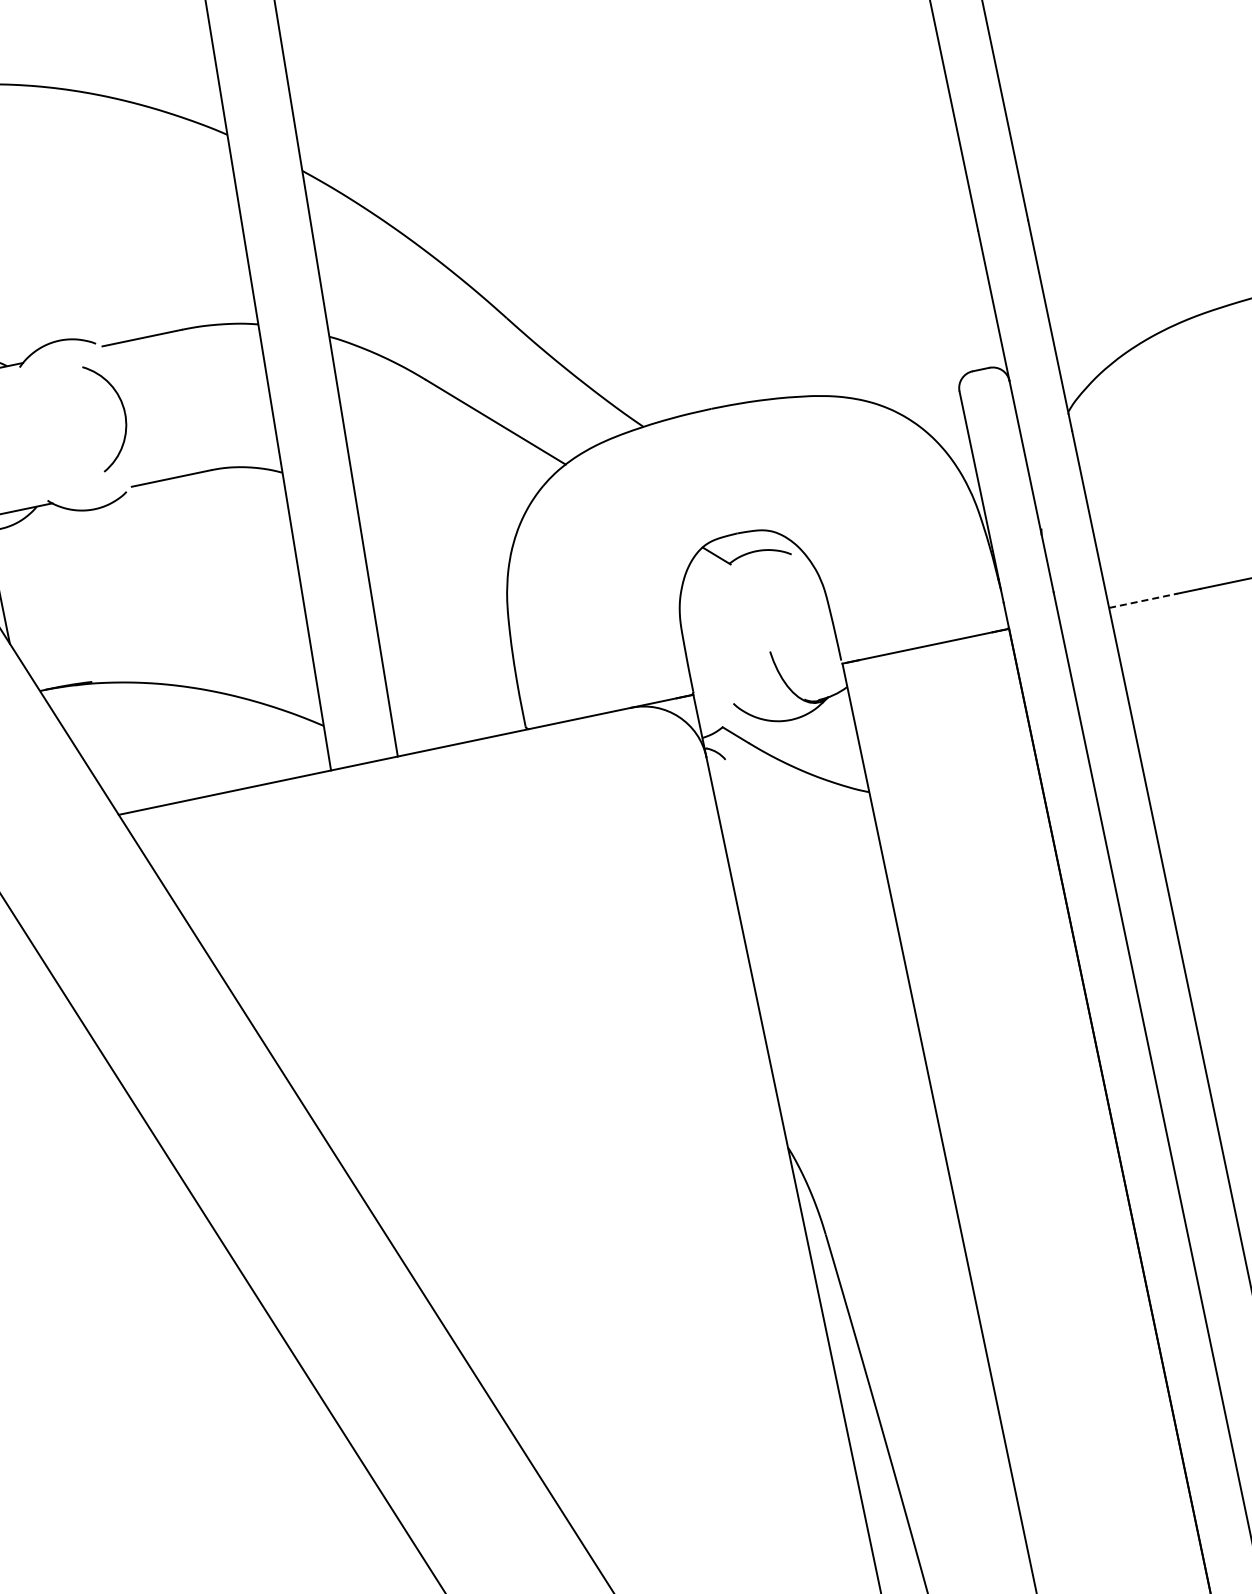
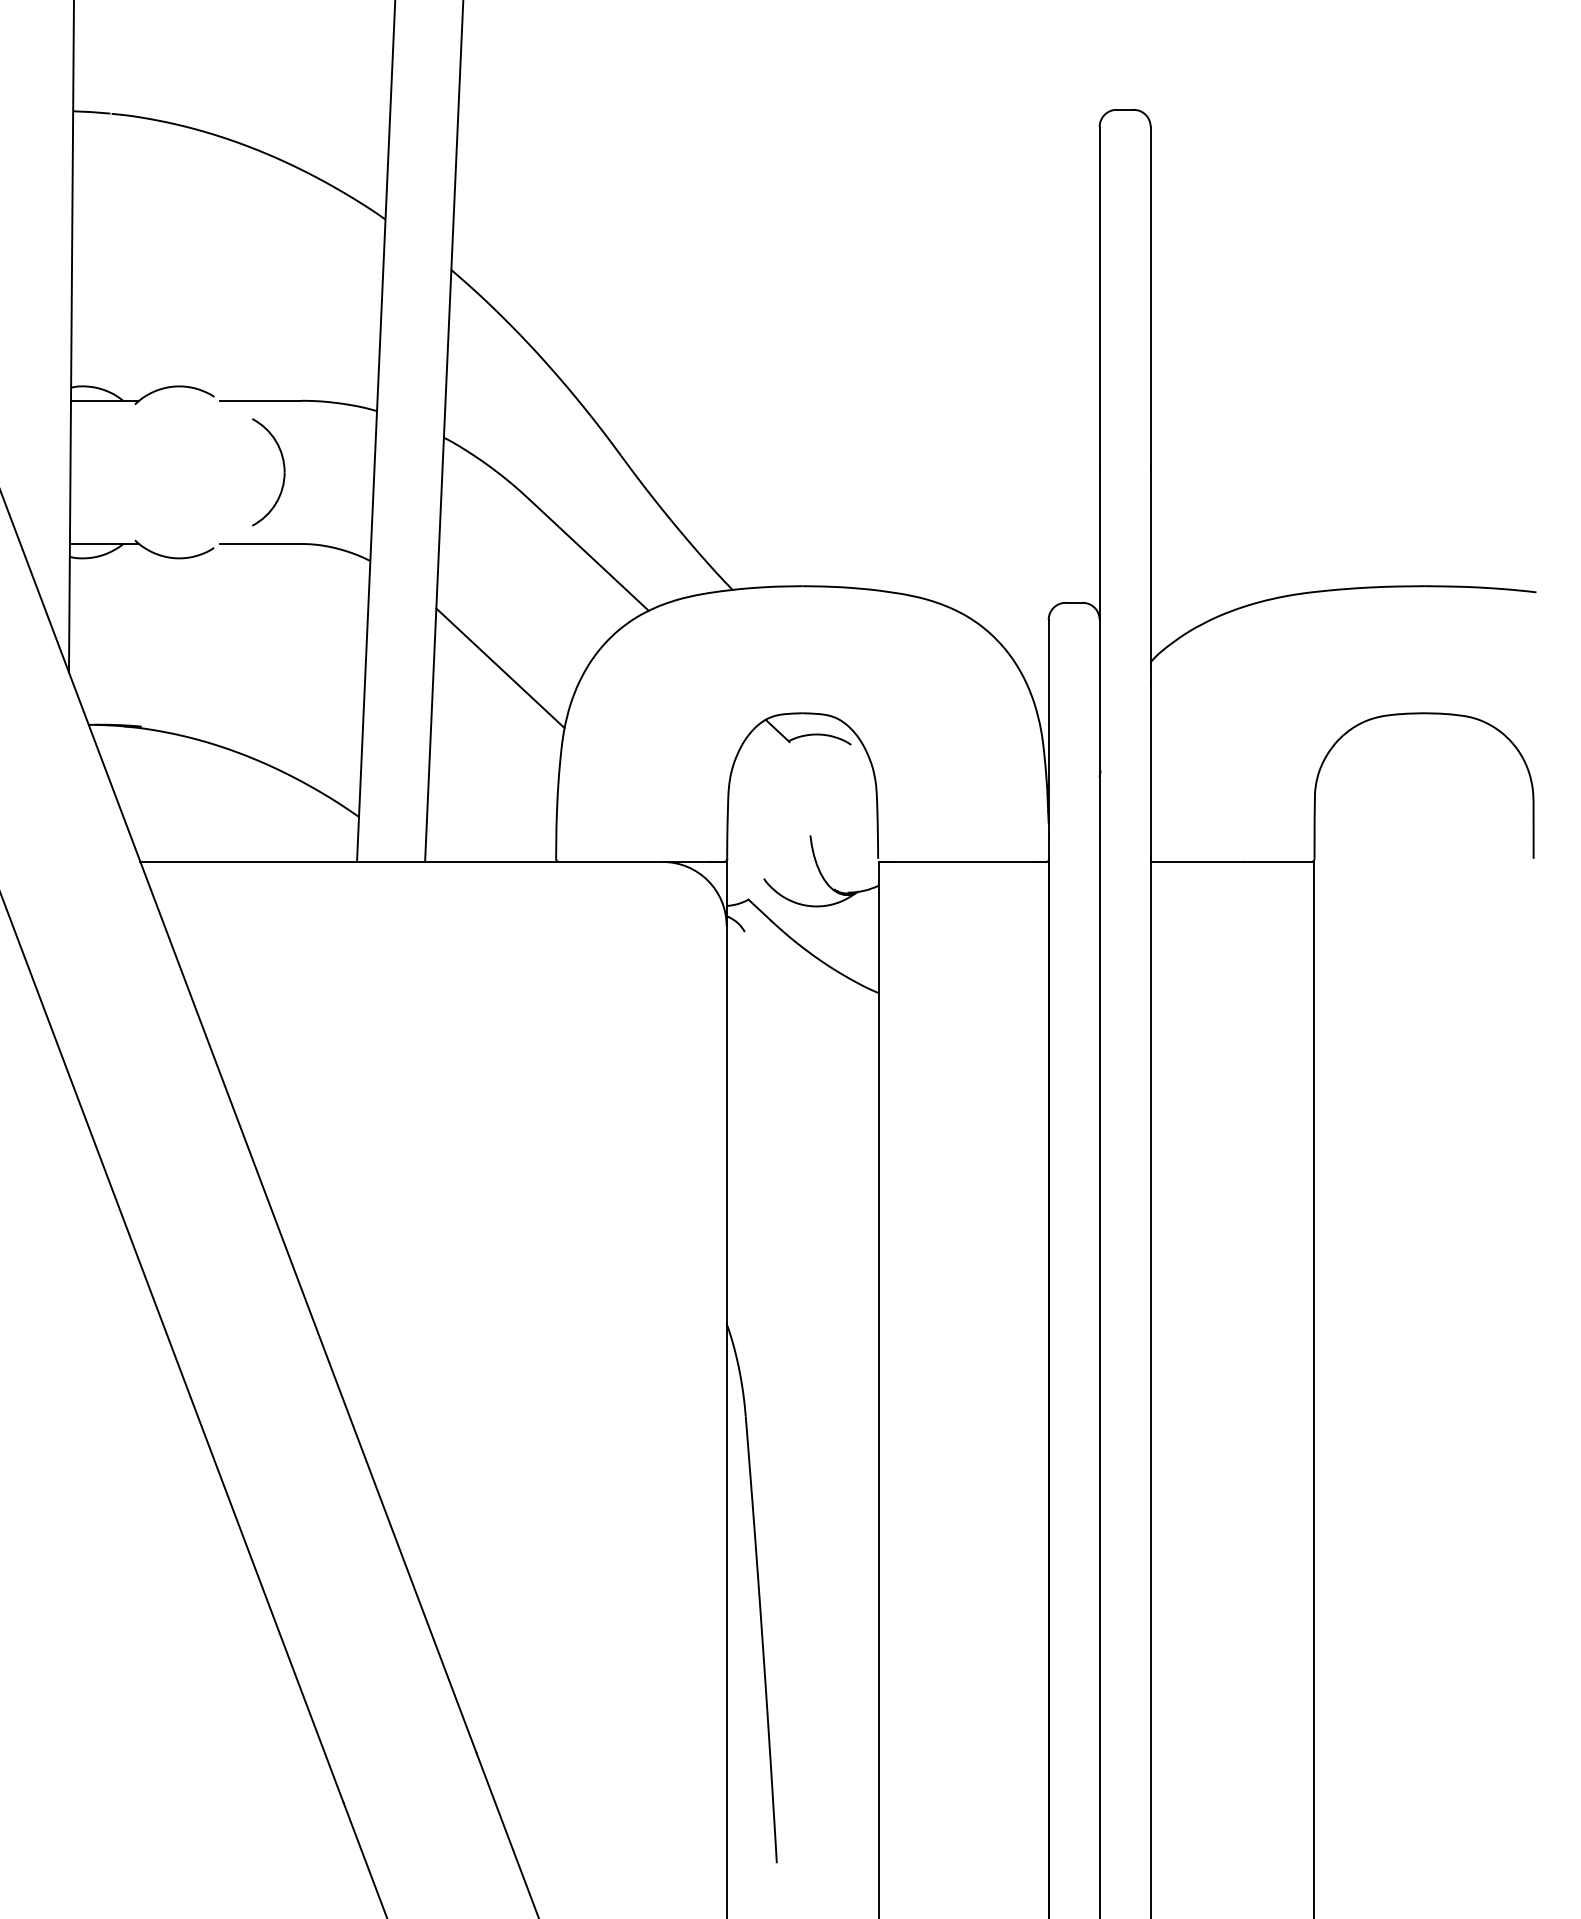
part: (123, 413) -> (283, 472), moved
line: (432, 551) -> (500, 668), added
line: (1143, 600) -> (1185, 861), dashed -> solid

